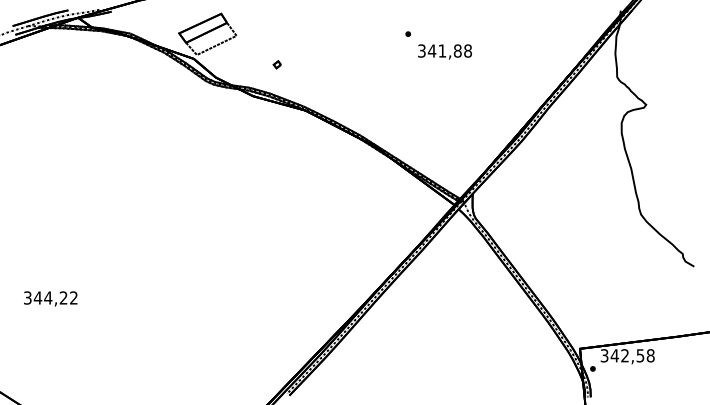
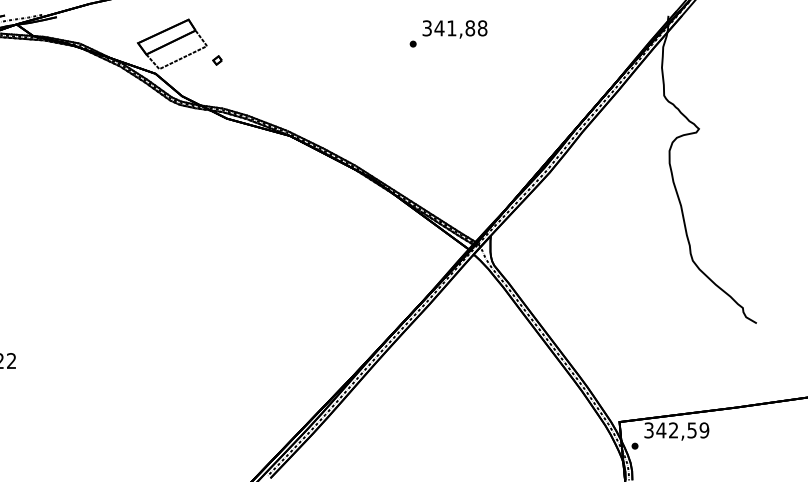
text: (444, 51) -> (454, 28), moved
part: (276, 64) -> (216, 60), moved
text: (650, 355) -> (704, 430), 342,58 -> 342,59

